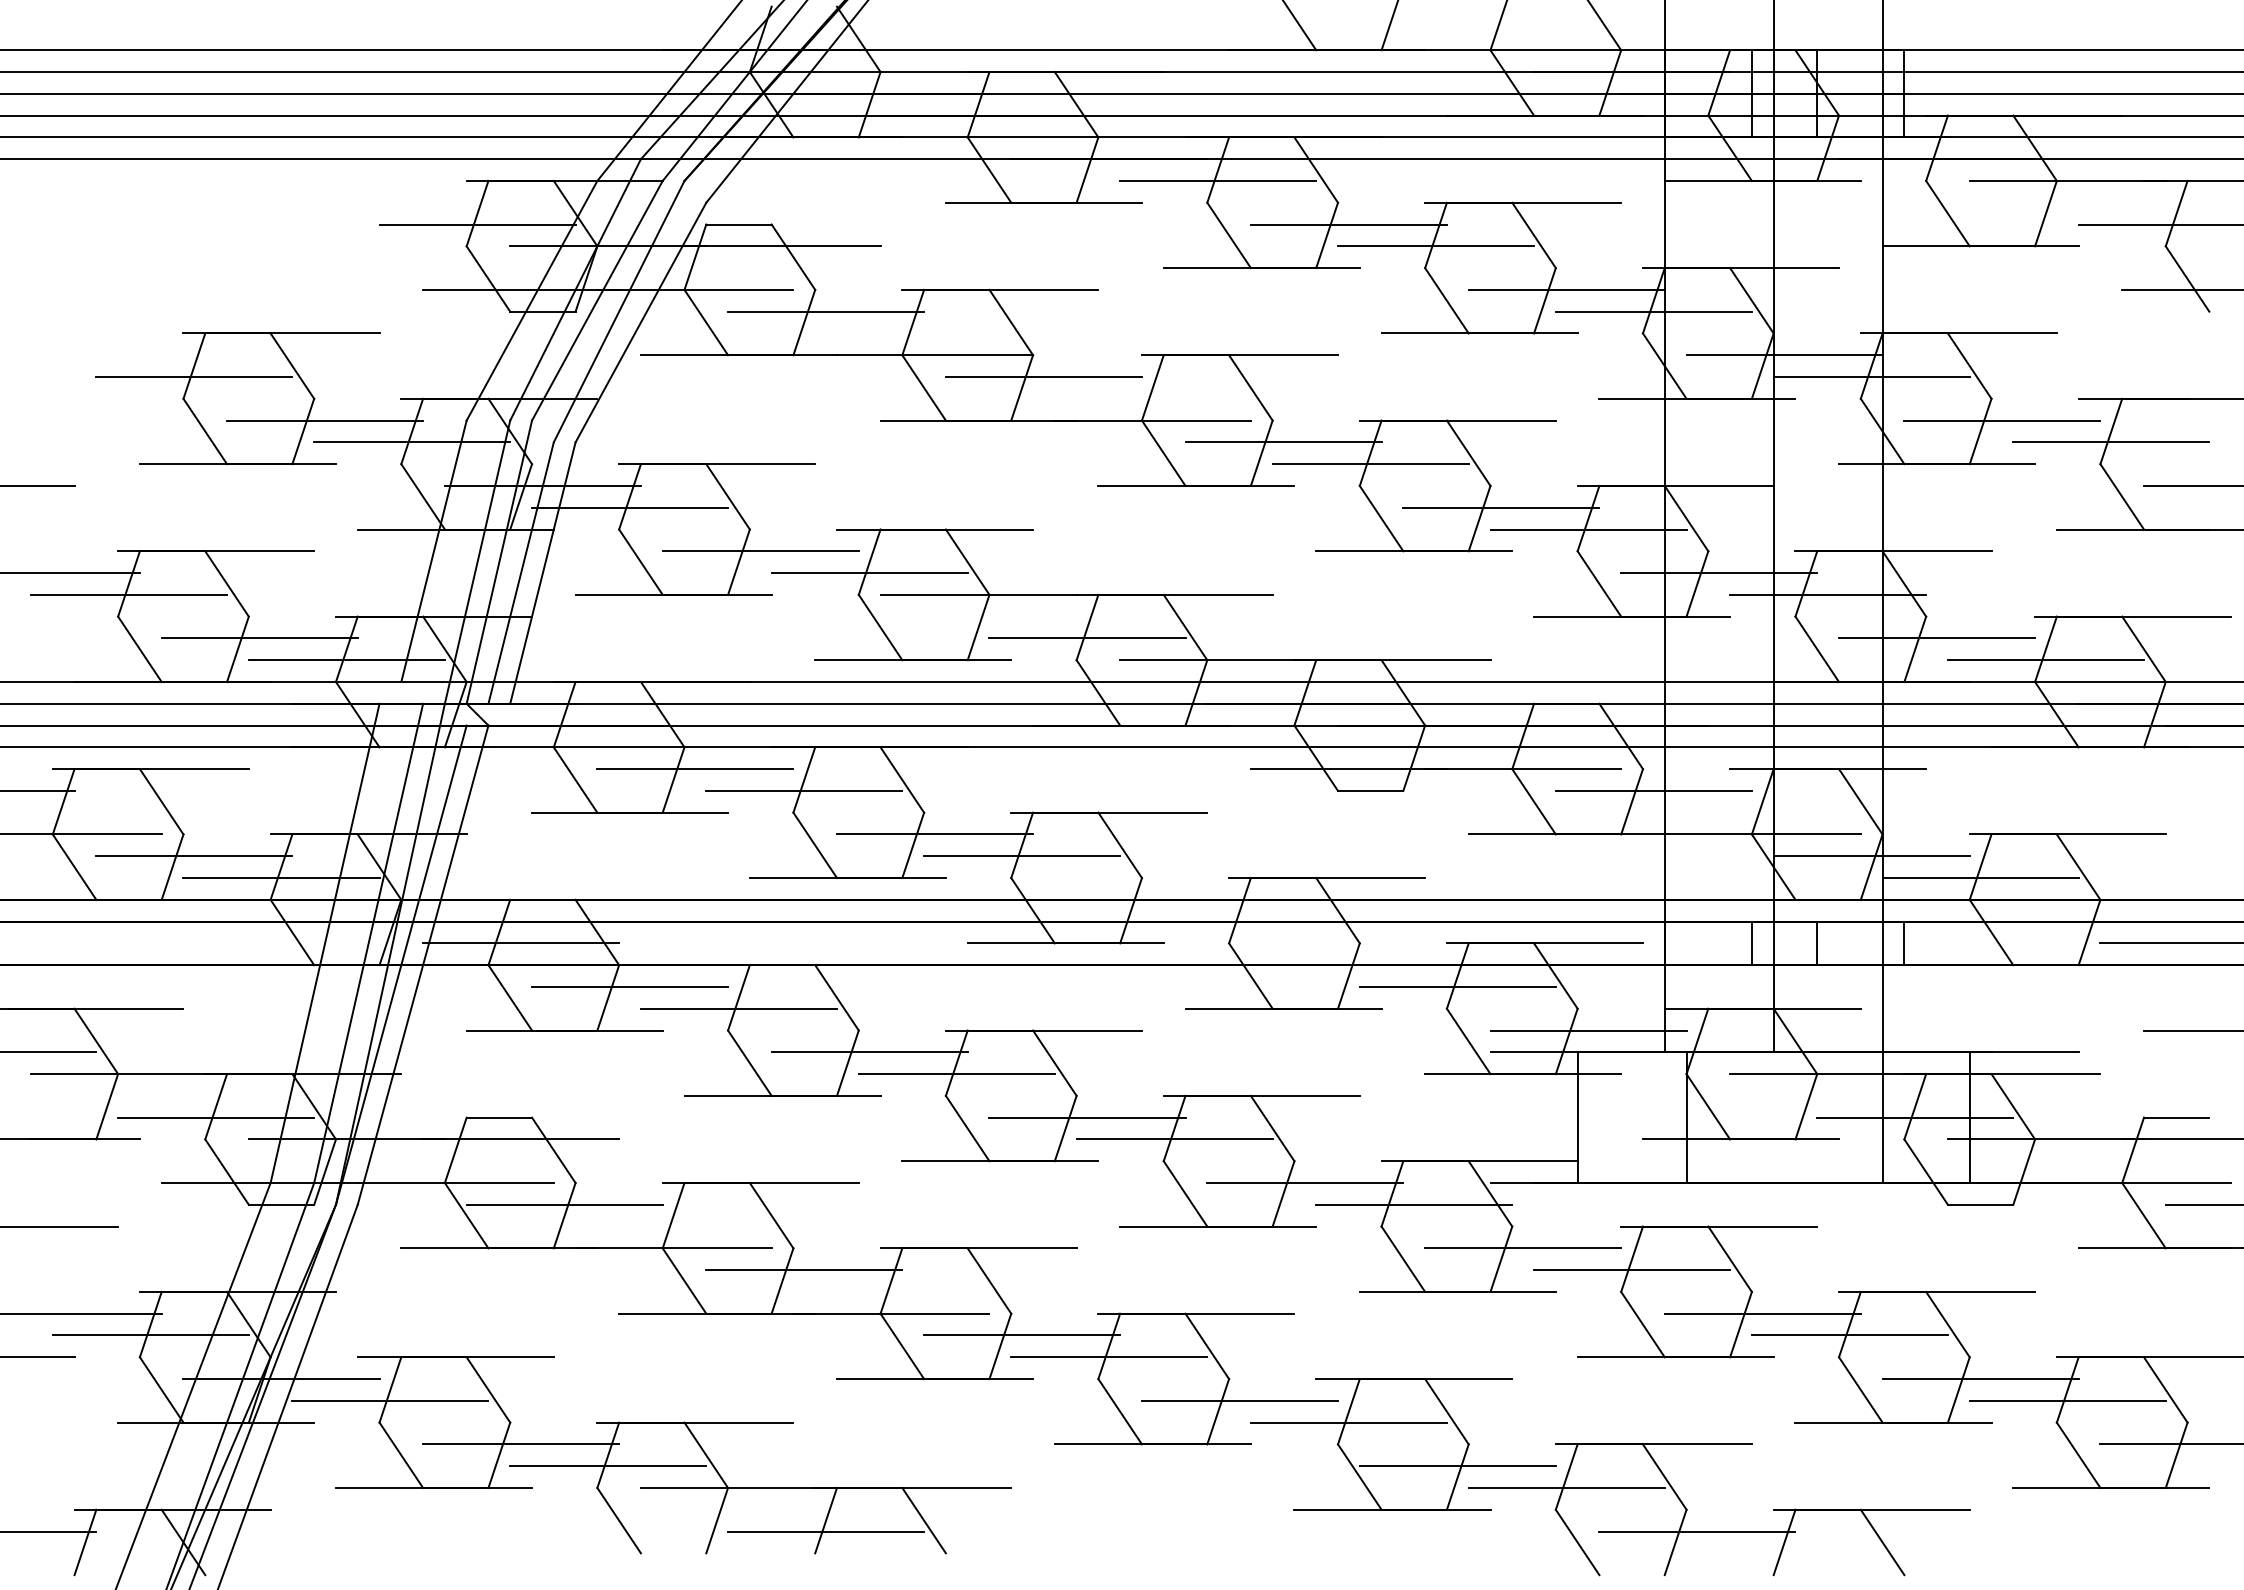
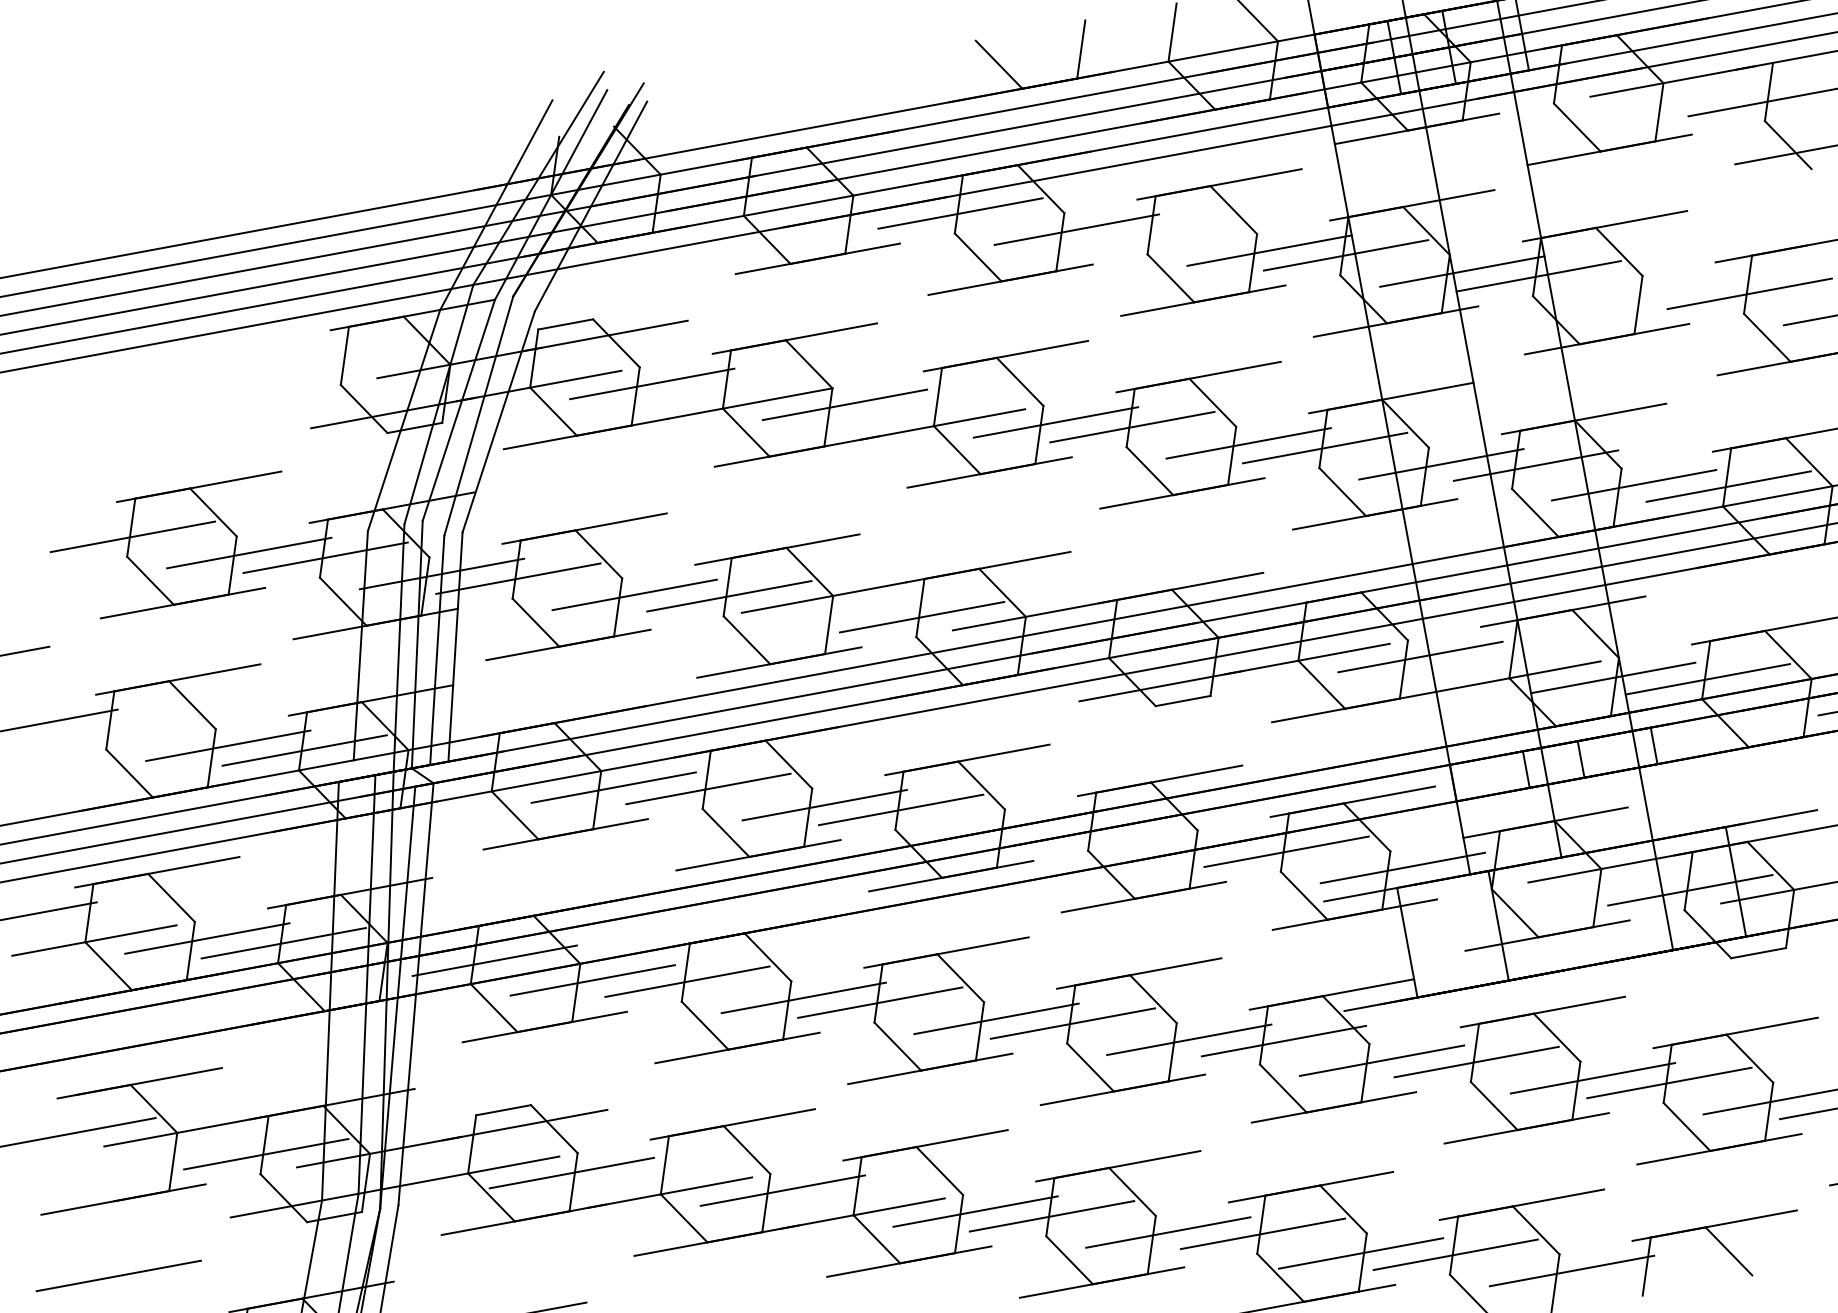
line: (477, 224) -> (346, 365), removed
line: (1436, 246) -> (1153, 234), removed
line: (2002, 420) -> (1655, 292), removed
line: (129, 594) -> (112, 729), removed

